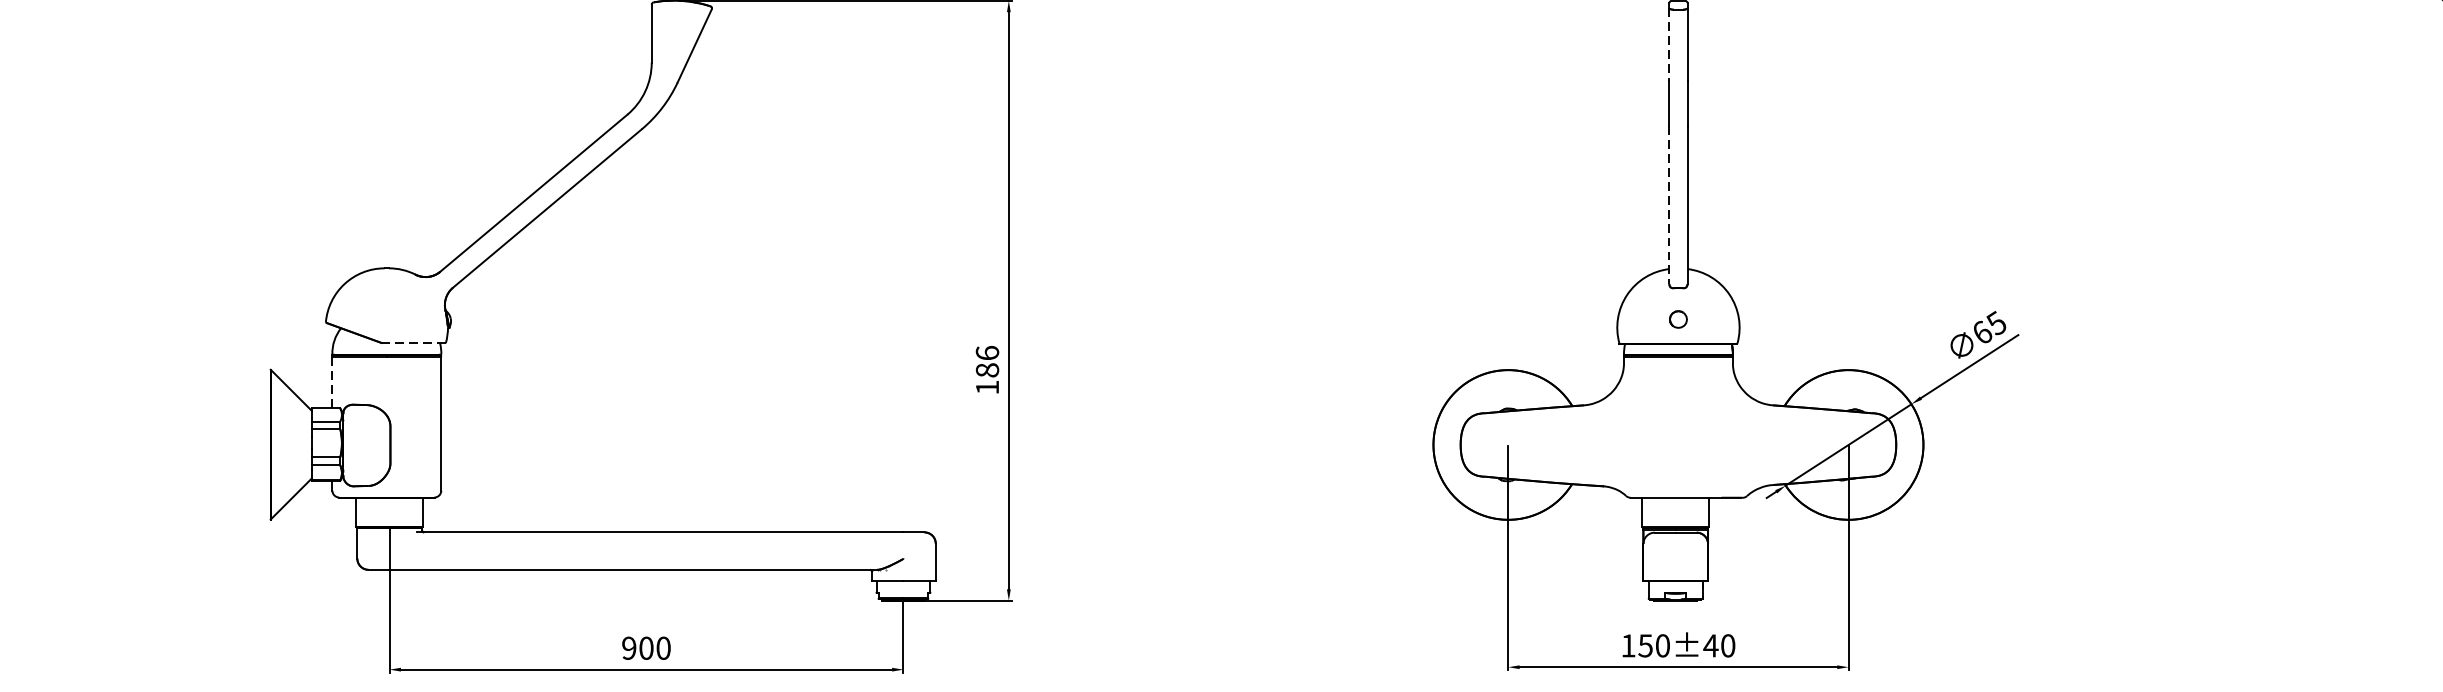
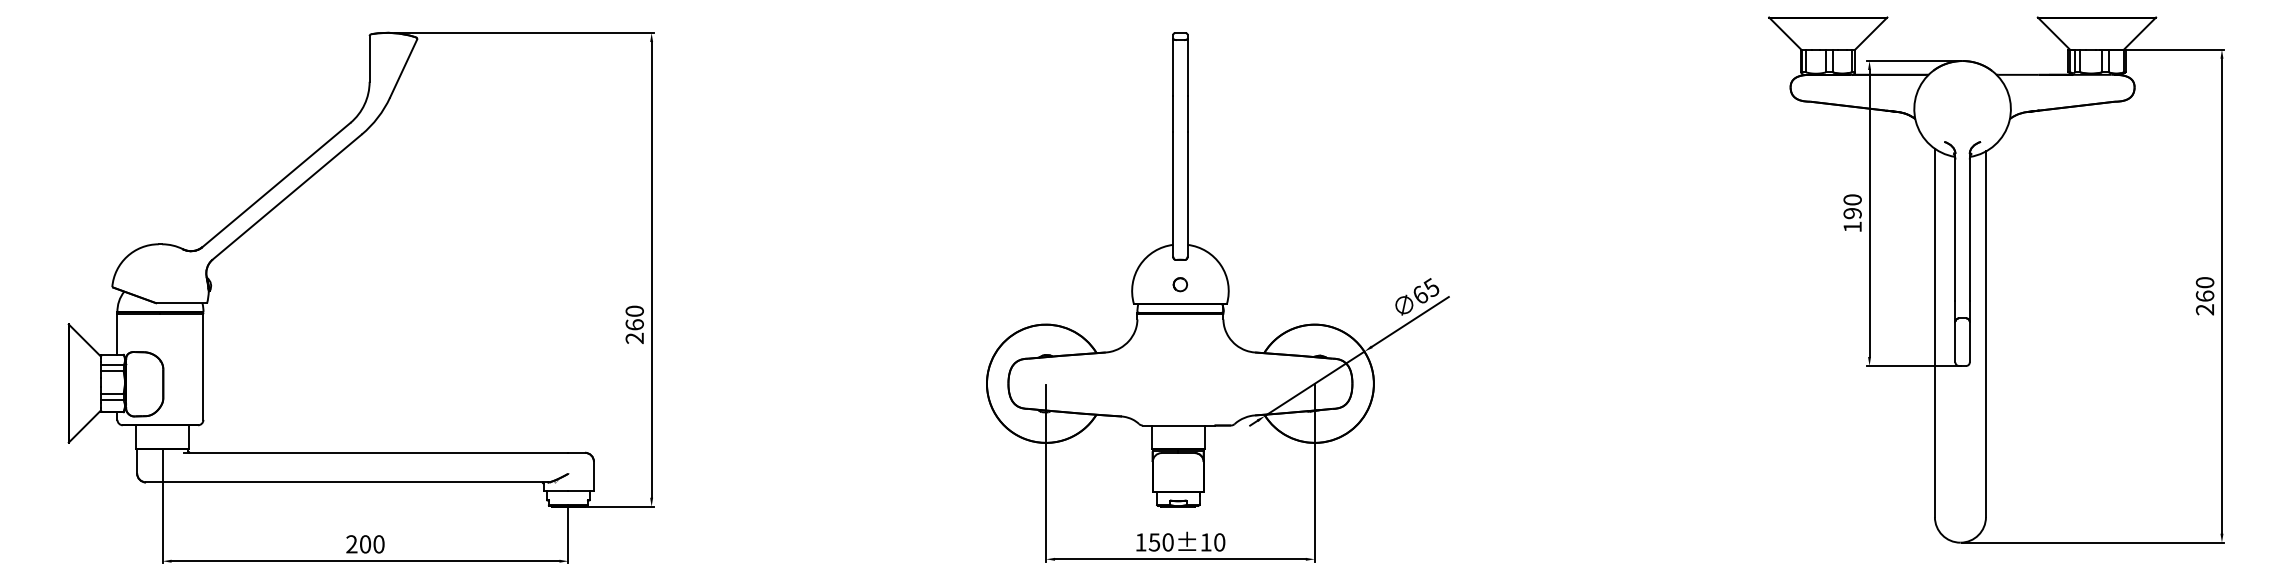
line: (1669, 44) -> (1173, 67), dashed -> solid
line: (1669, 205) -> (1173, 194), dashed -> solid
line: (413, 343) -> (181, 303), dashed -> solid
text: (987, 369) -> (634, 324), 186 -> 260
line: (332, 383) -> (117, 335), dashed -> solid
text: (1711, 645) -> (1206, 542), 150±40 -> 150±10
text: (628, 648) -> (351, 544), 900 -> 200

